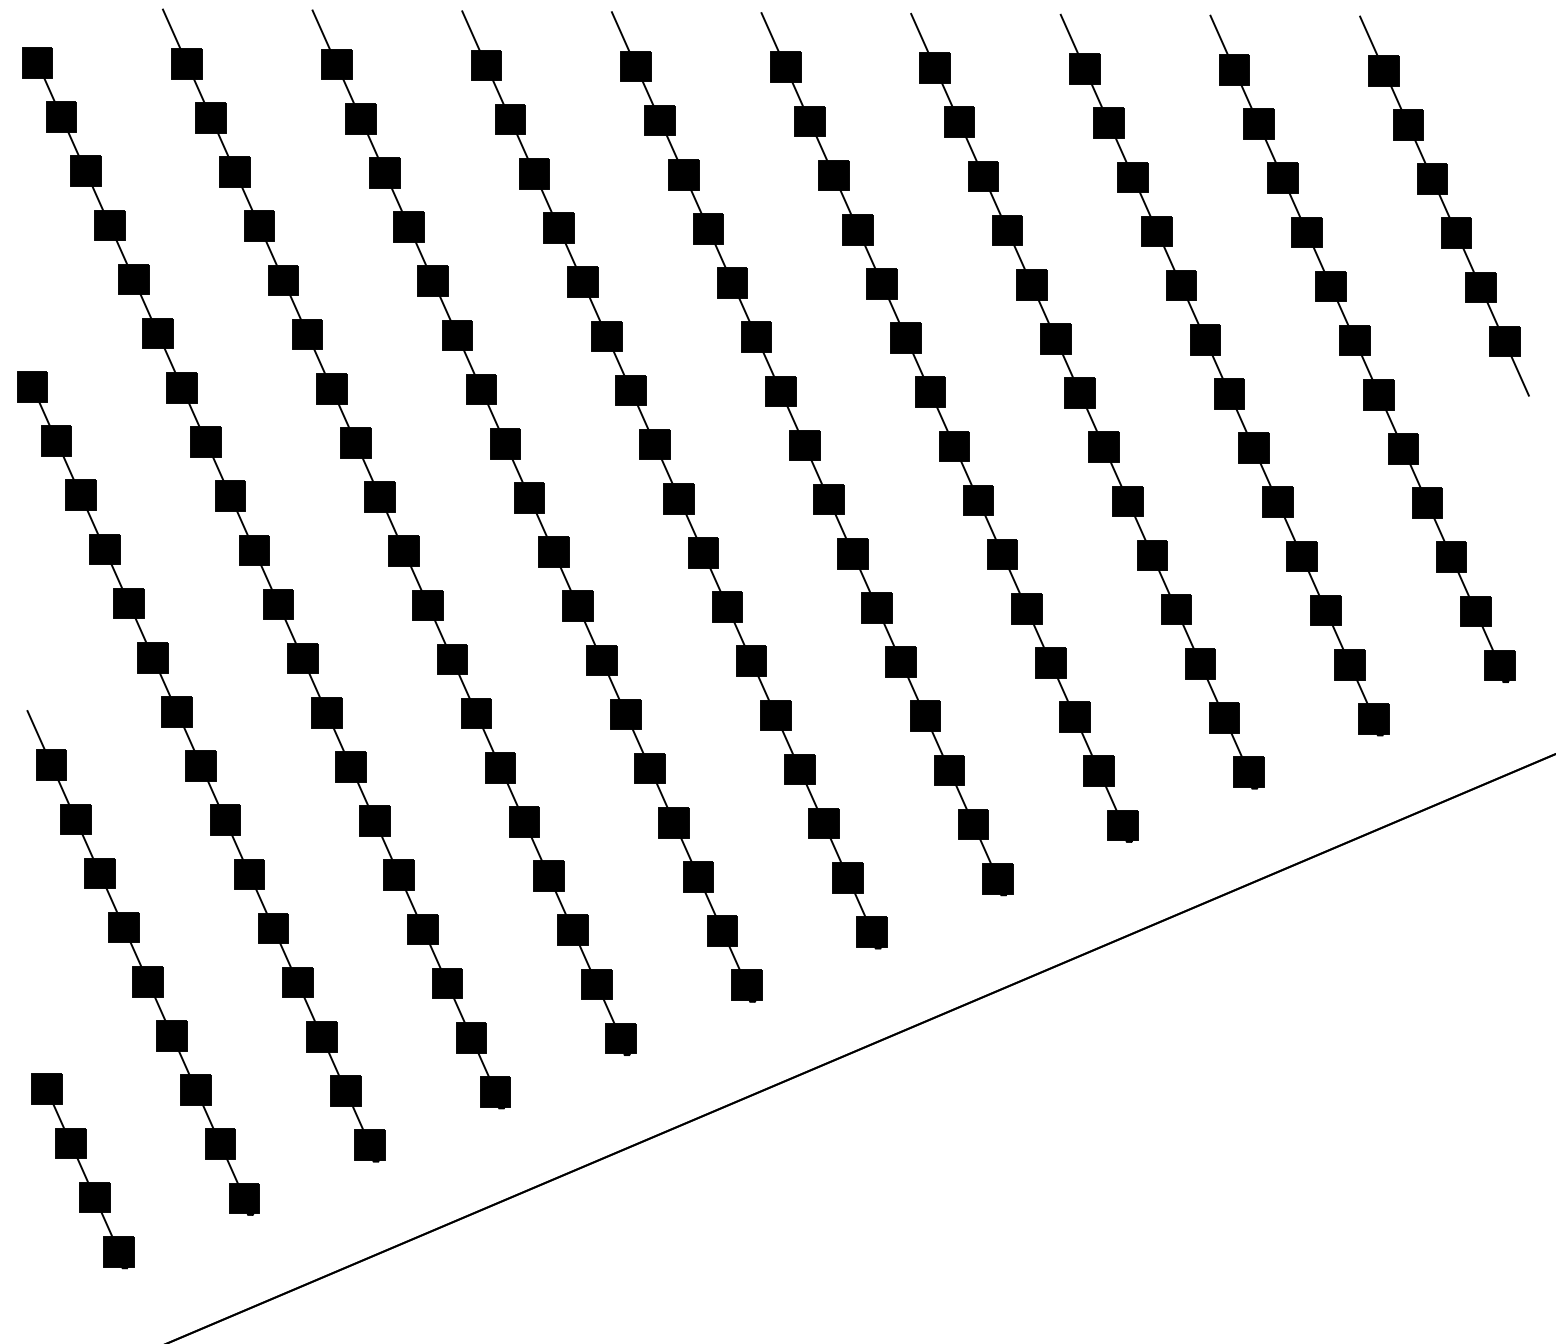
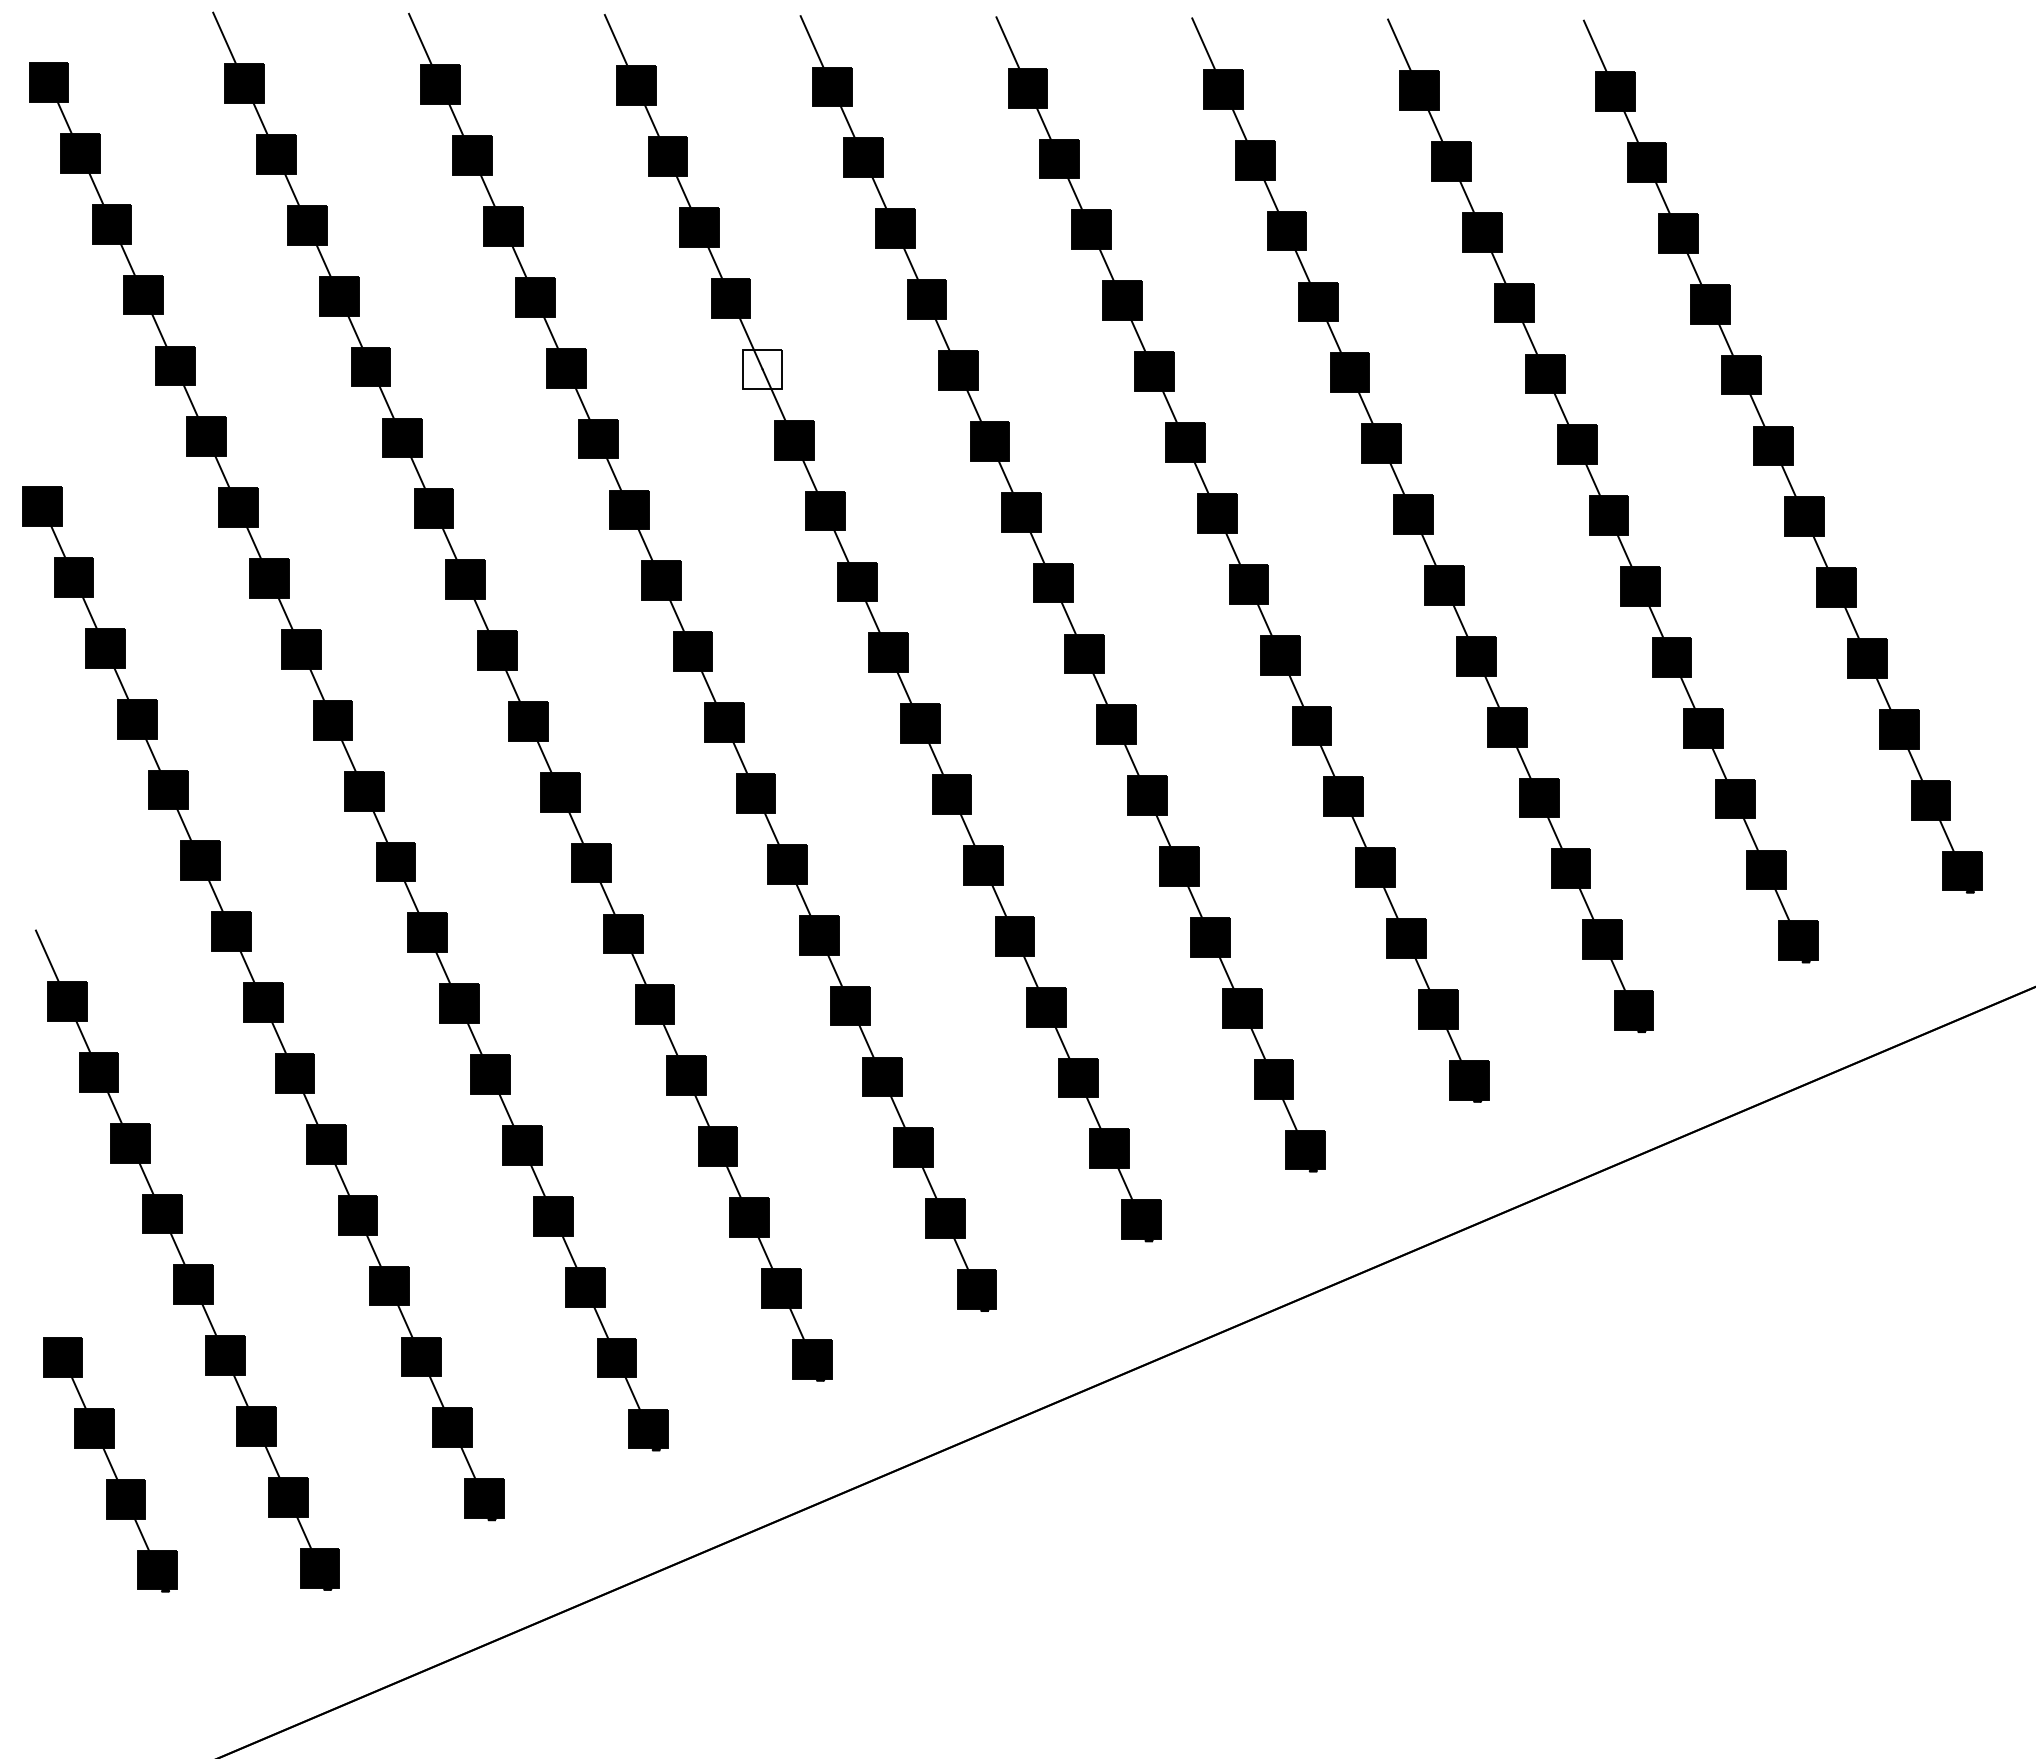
part: (1444, 205) -> (1889, 269), removed
fill: (582, 281) -> (762, 368), removed
part: (82, 1171) -> (110, 1464), moved

